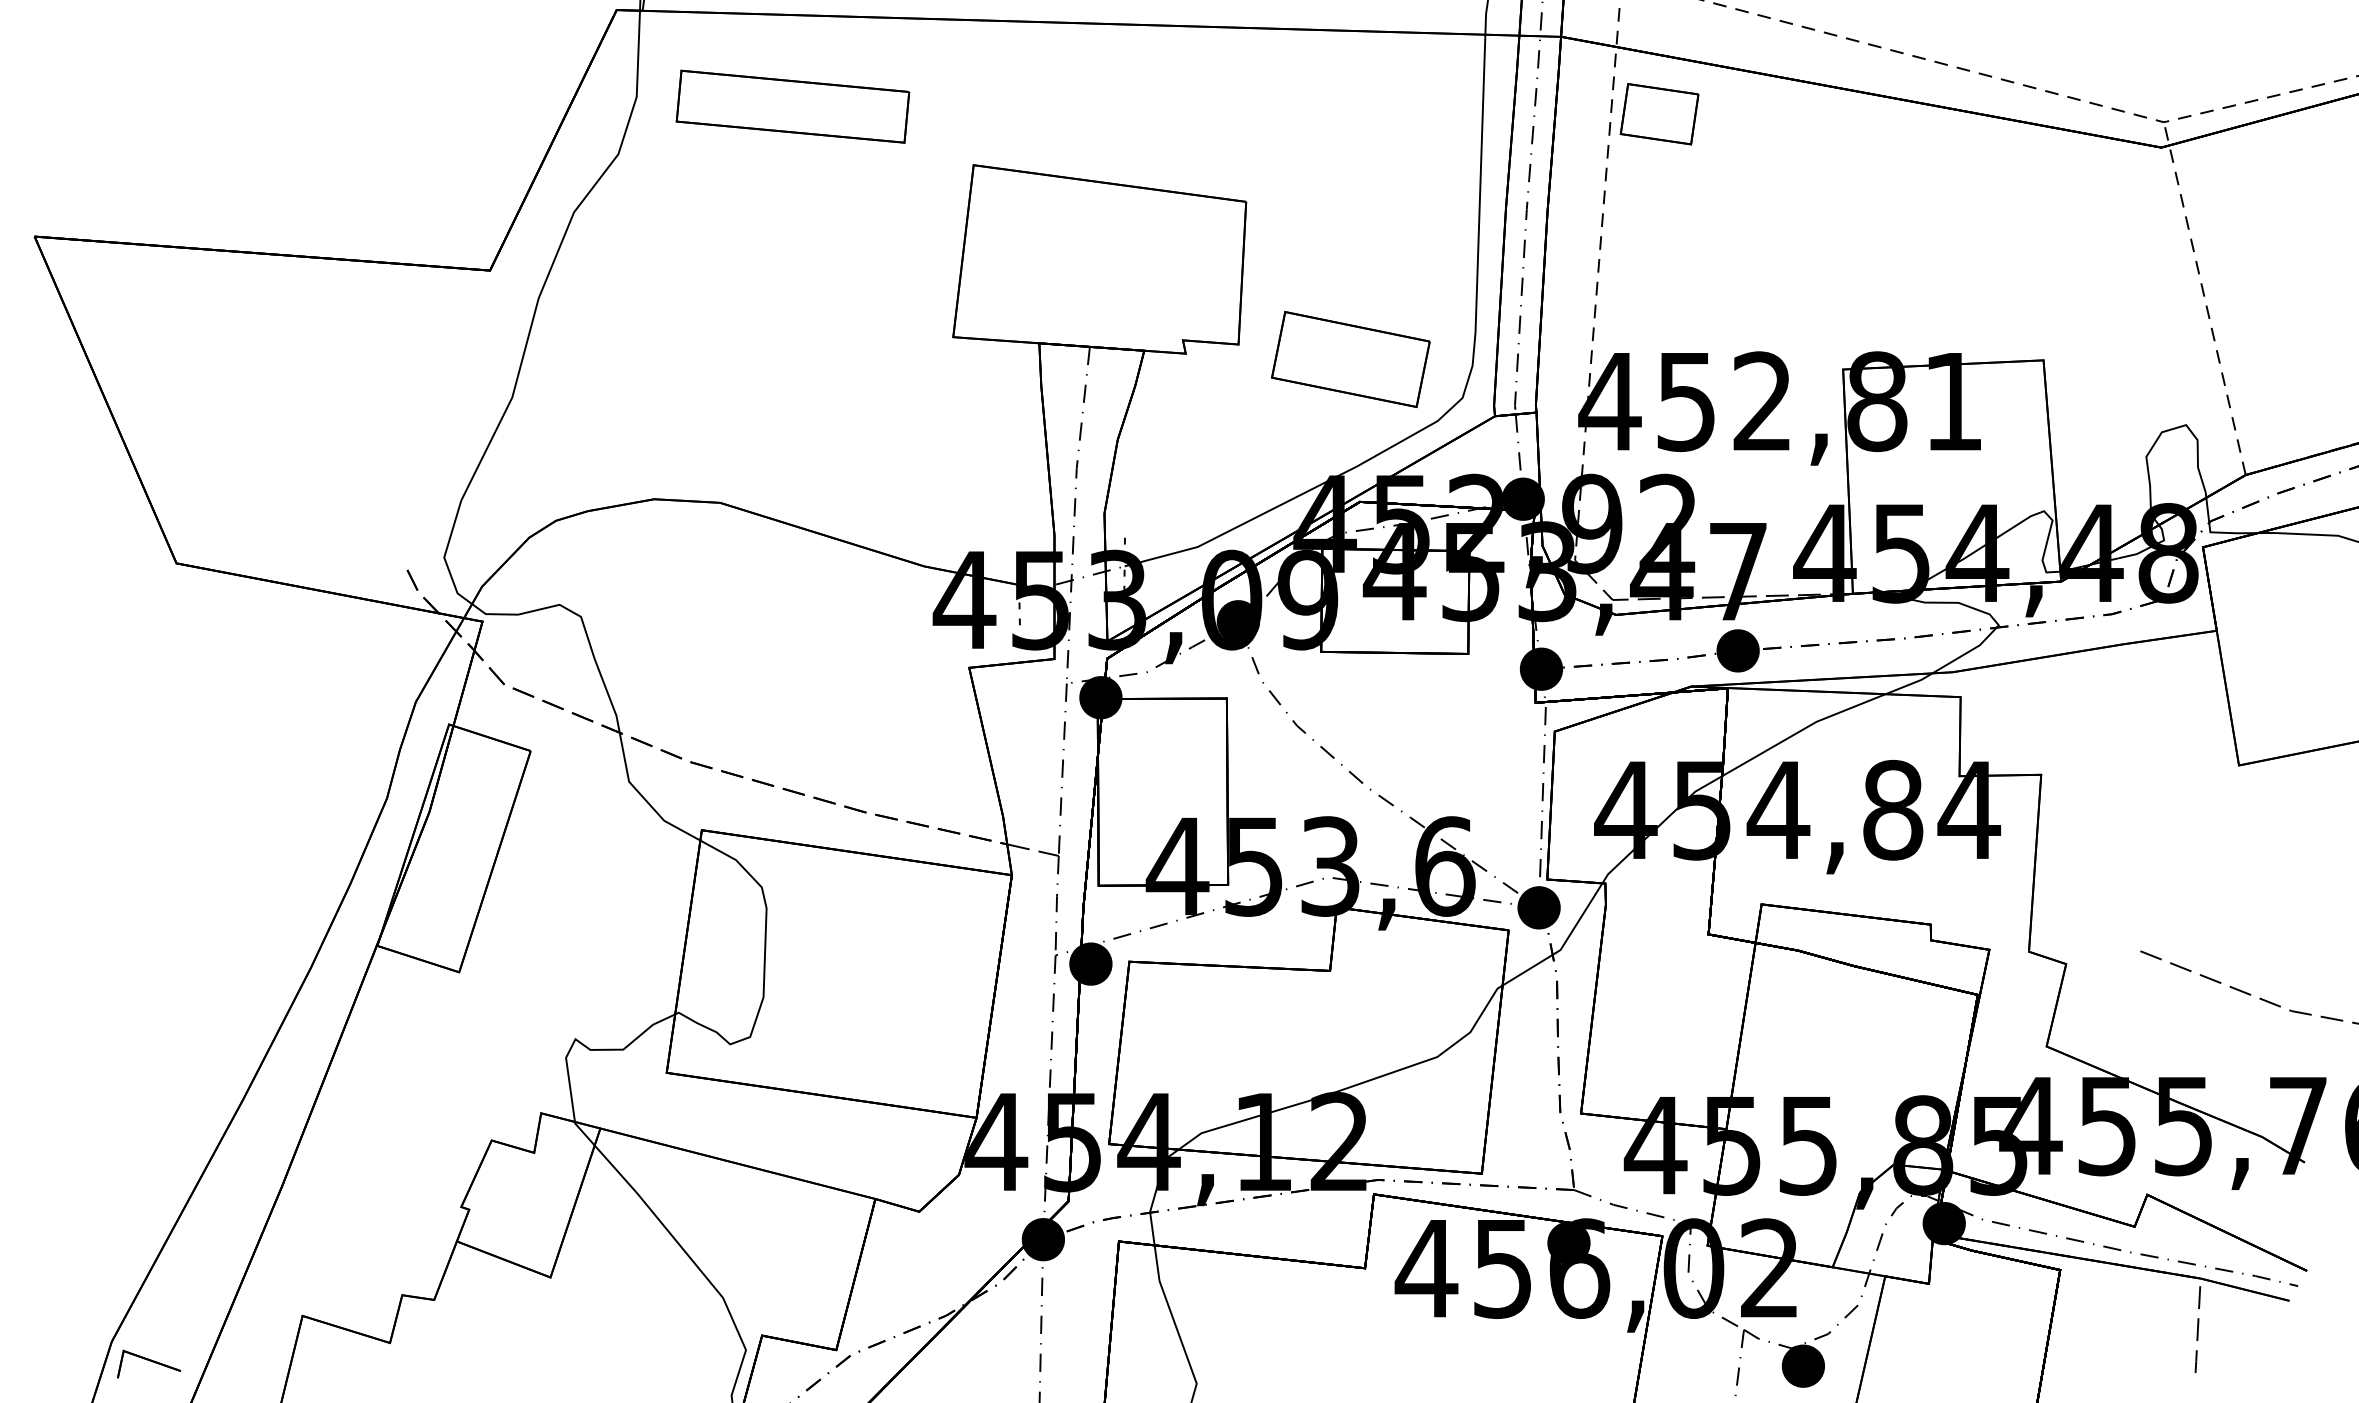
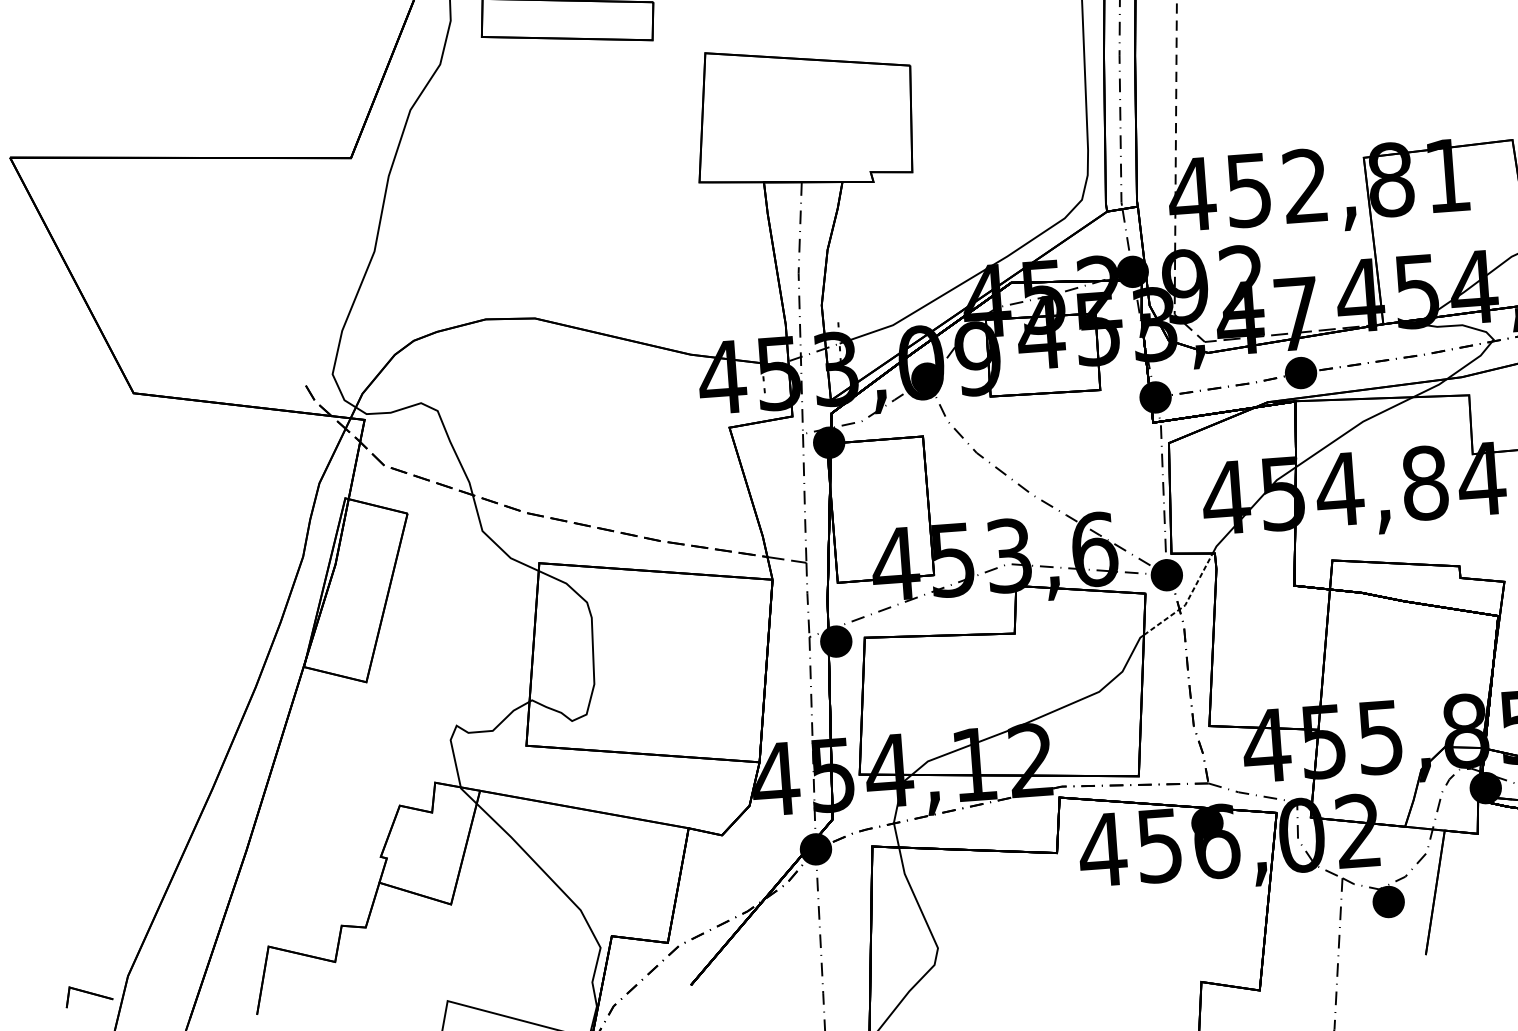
part: (1350, 359) -> (996, 177), removed
line: (1563, 945) -> (1187, 601), solid -> dashed
part: (149, 1363) -> (89, 995), moved

